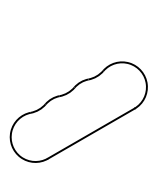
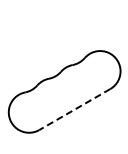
line: (90, 133) -> (74, 109), solid -> dashed

